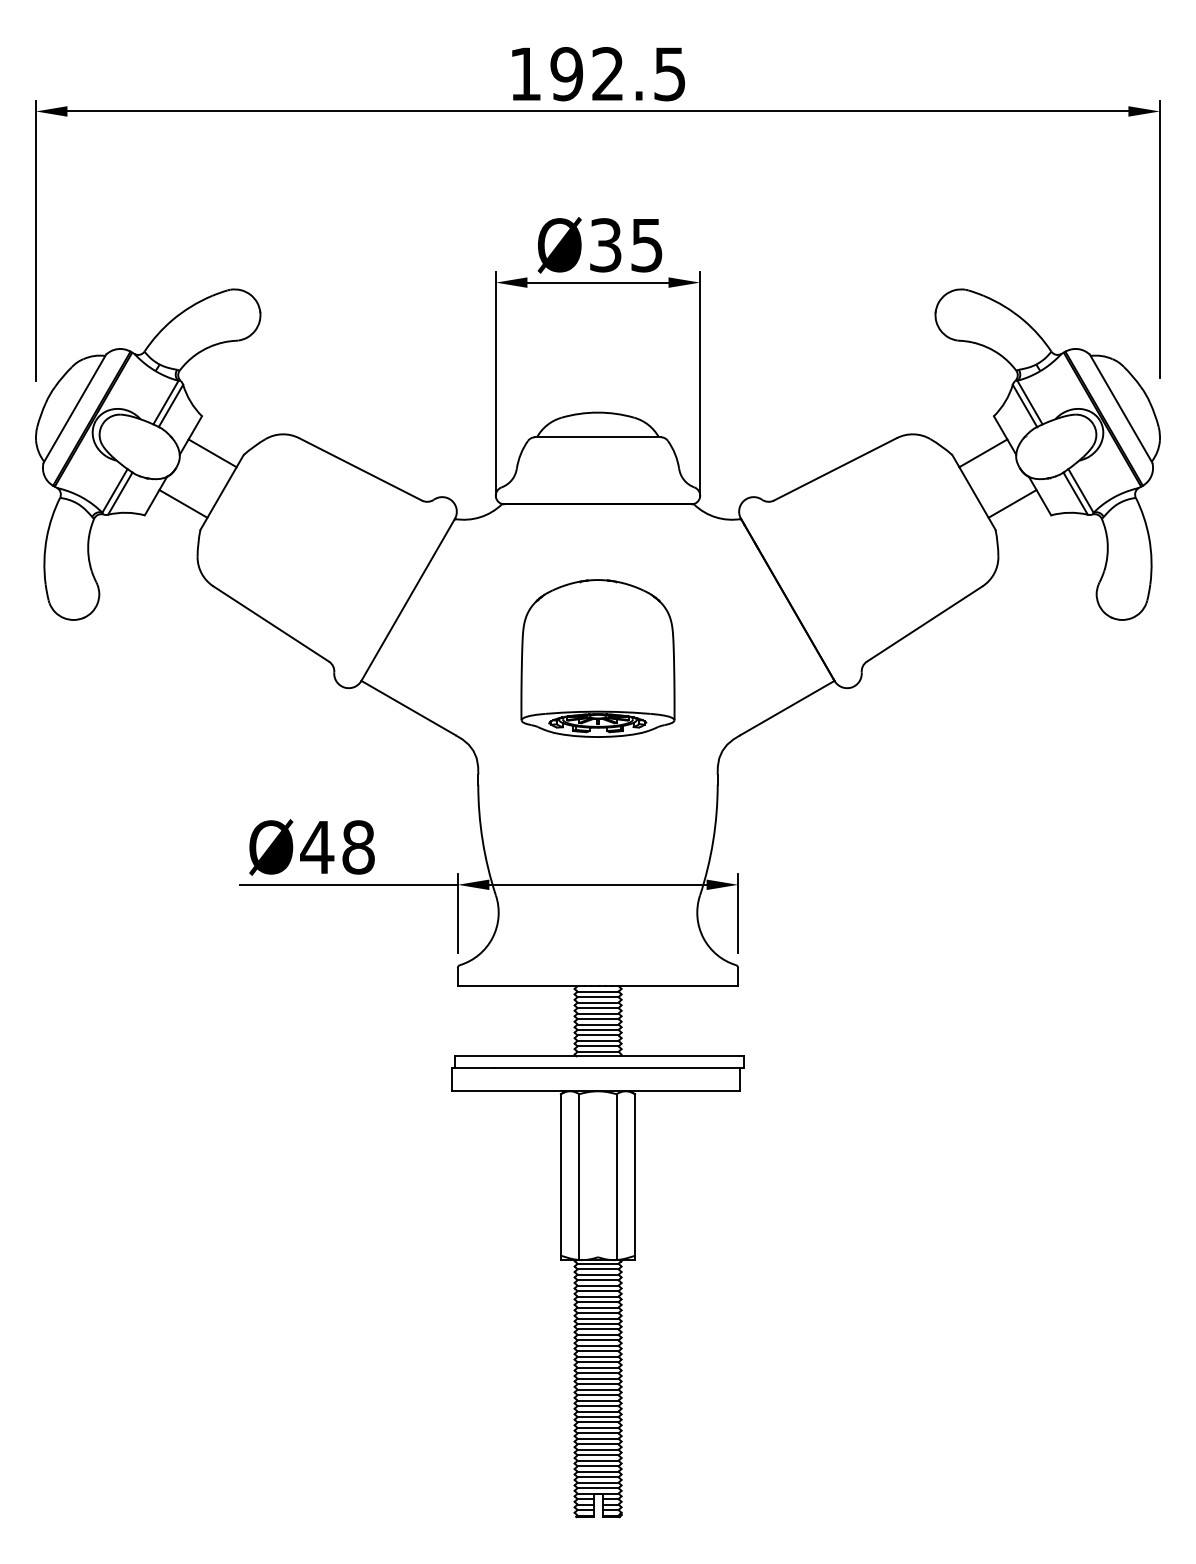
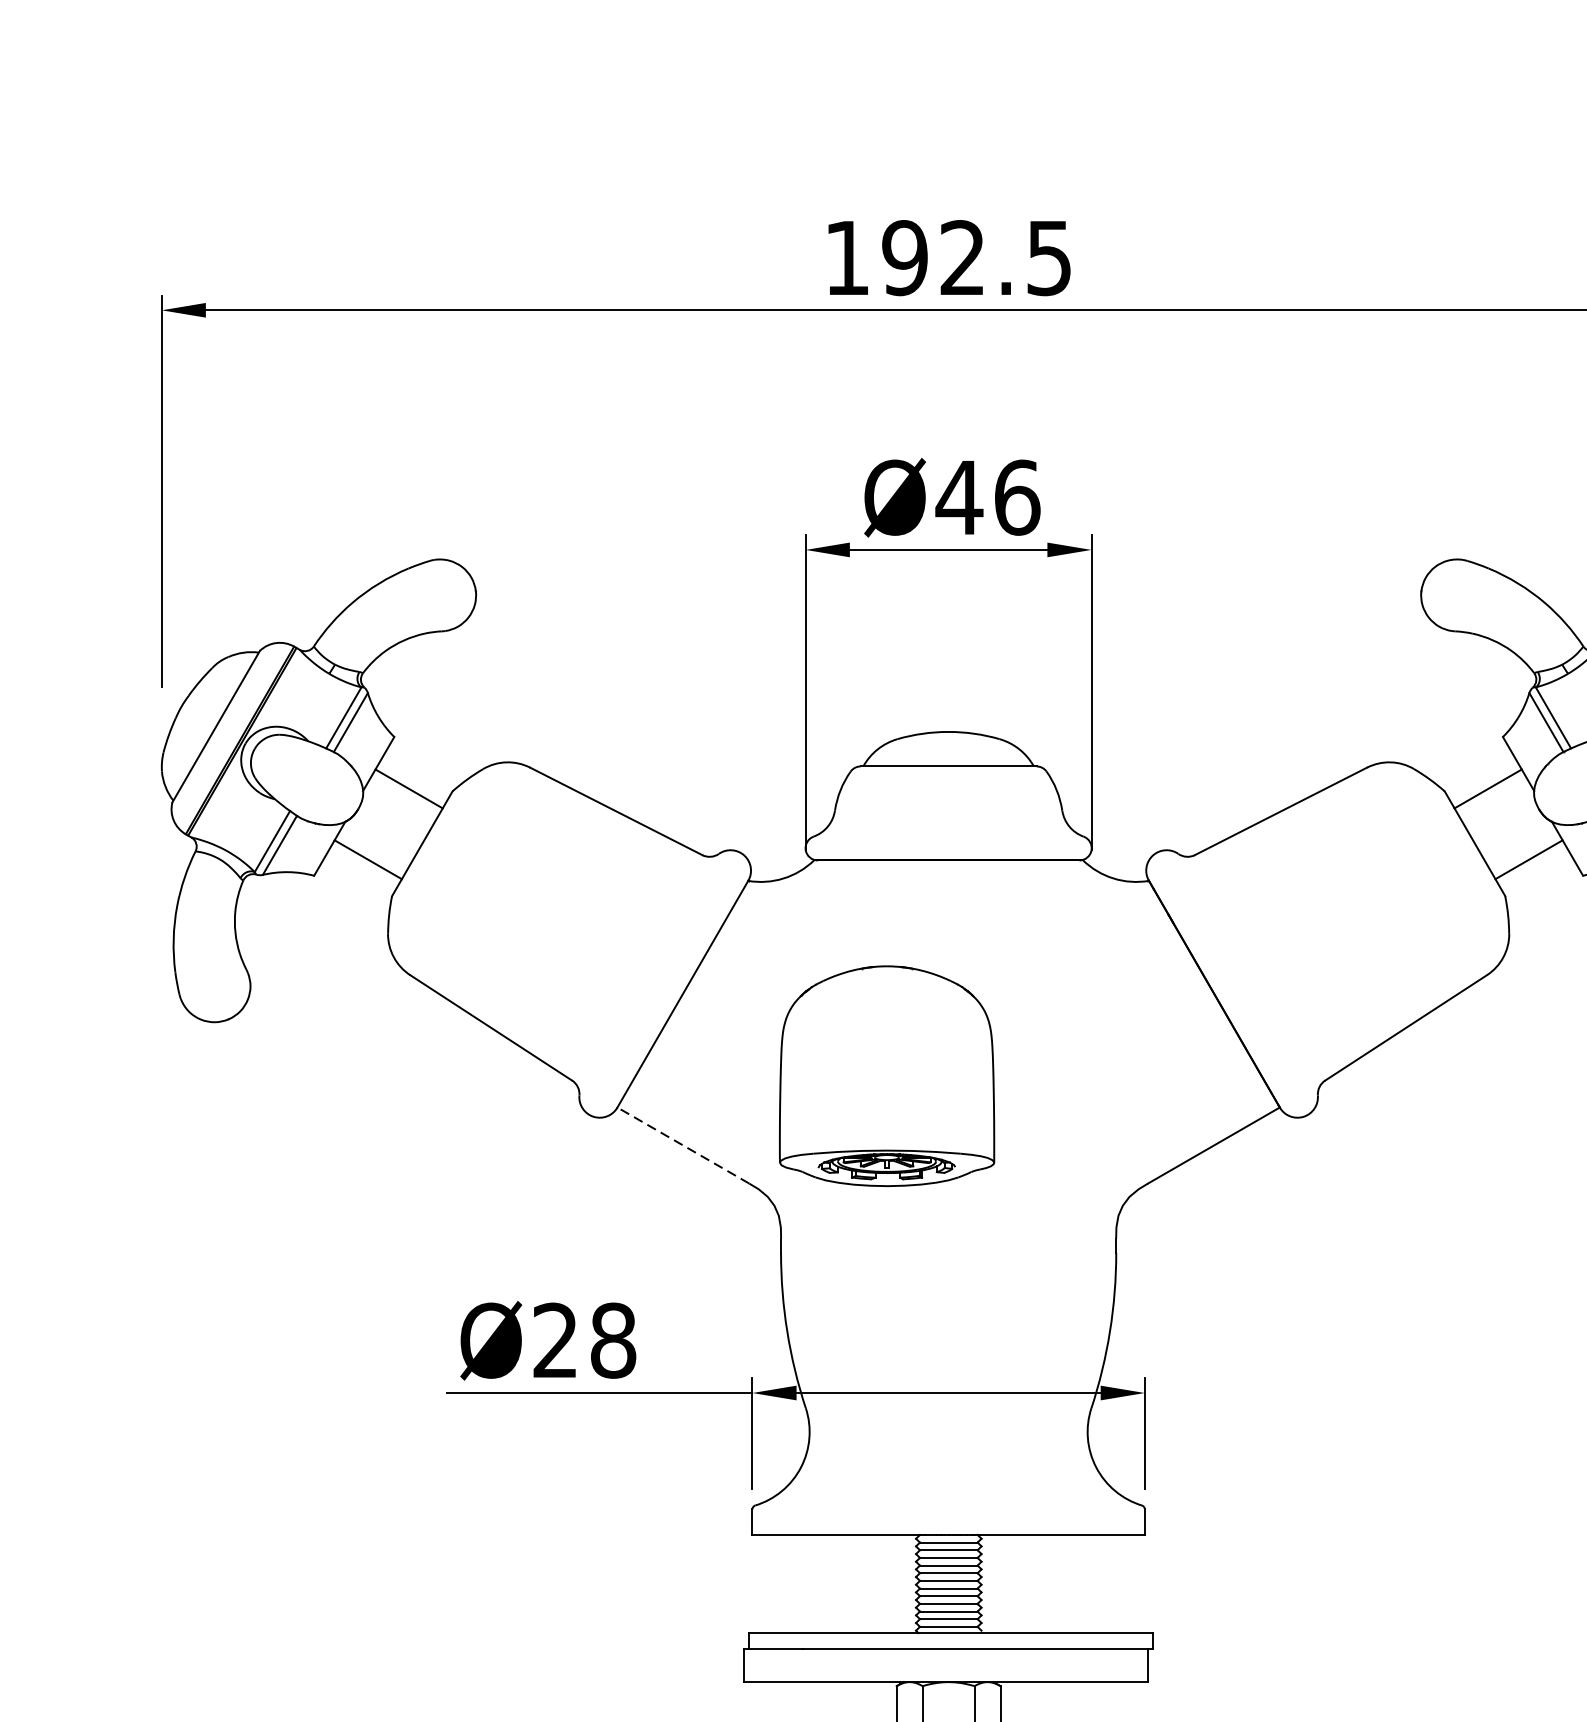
text: (625, 245) -> (987, 497), Ø35 -> Ø46
part: (597, 658) -> (886, 1076), moved
line: (408, 707) -> (683, 1144), solid -> dashed
text: (317, 846) -> (555, 1339), Ø48 -> Ø28

